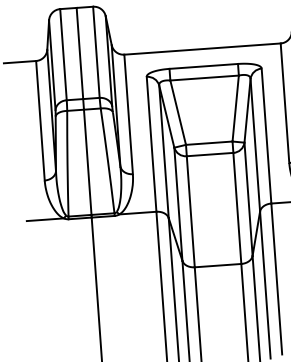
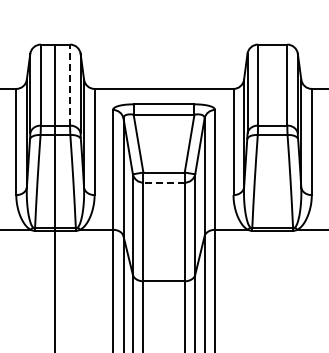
line: (96, 51) -> (70, 84), solid -> dashed
line: (210, 154) -> (164, 182), solid -> dashed

